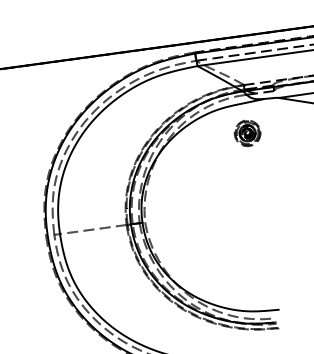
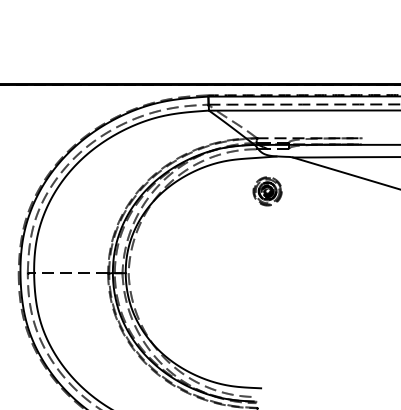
part: (247, 133) -> (267, 191), moved

